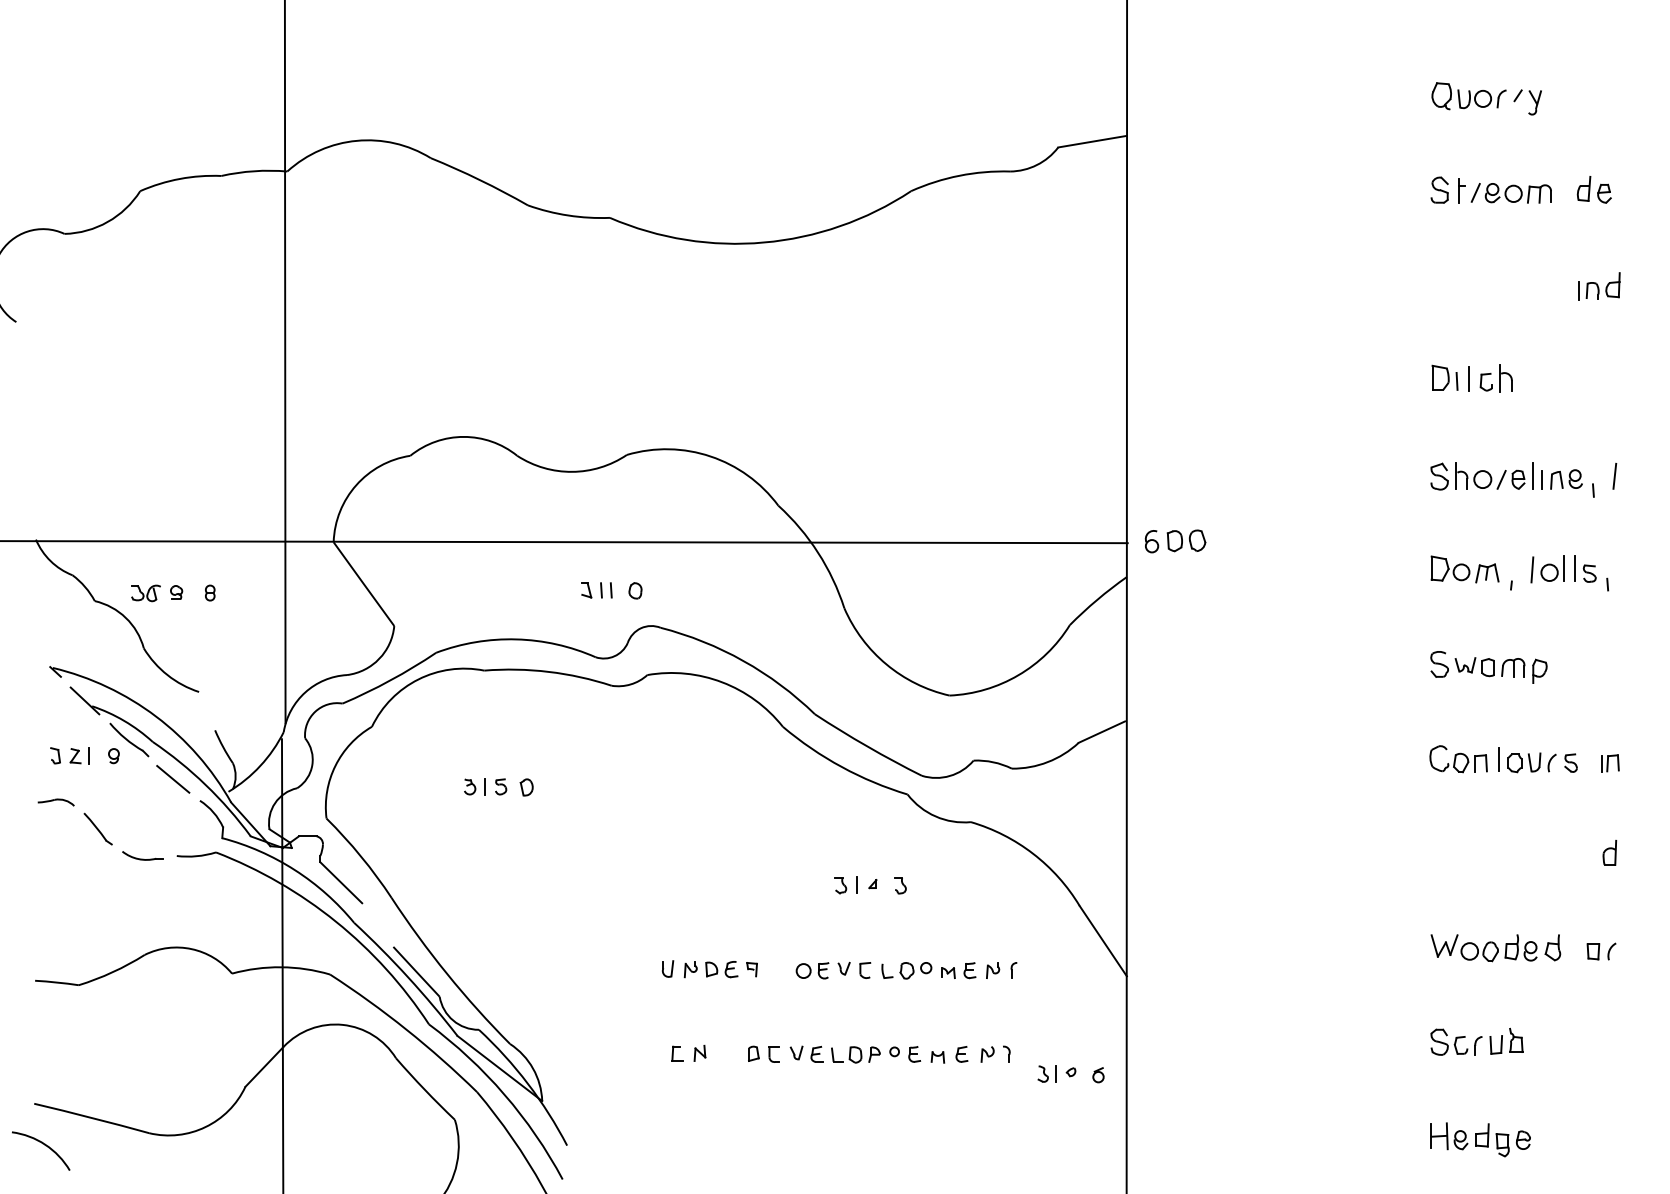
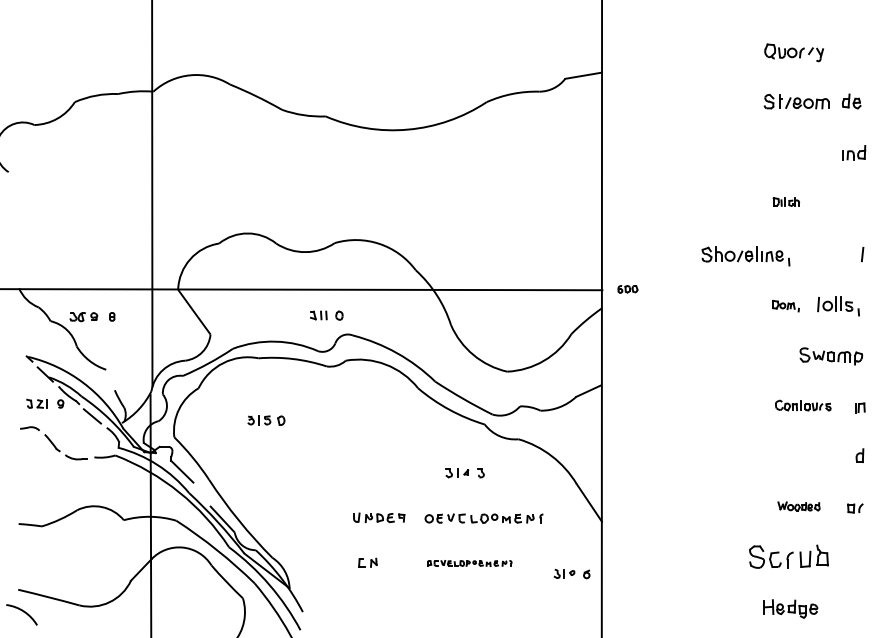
part: (1472, 377) -> (786, 201), size x0.6
part: (1511, 480) -> (745, 256), moved
part: (1174, 541) -> (627, 289), size x0.6
part: (1470, 571) -> (785, 305), size x0.6
part: (1489, 667) -> (831, 356), moved
part: (1504, 758) -> (803, 405), size x0.7
part: (1494, 947) -> (798, 506), size x0.6
part: (1476, 1041) -> (788, 556), size x1.6
part: (878, 1054) -> (469, 563), size x0.6

